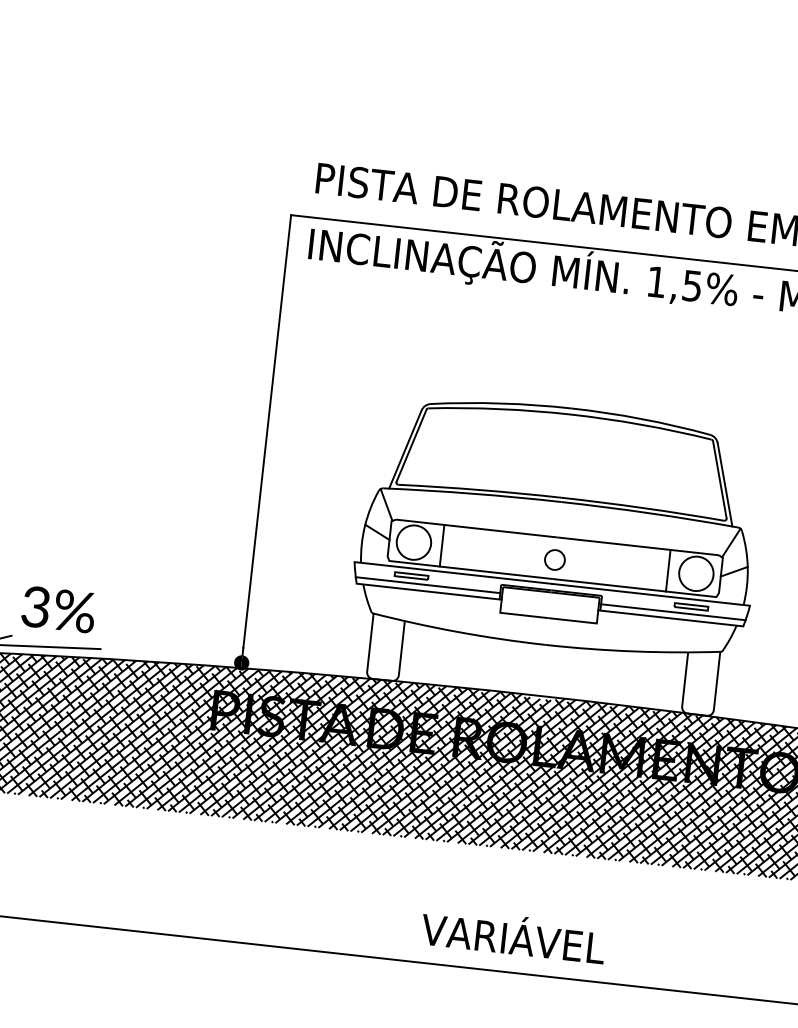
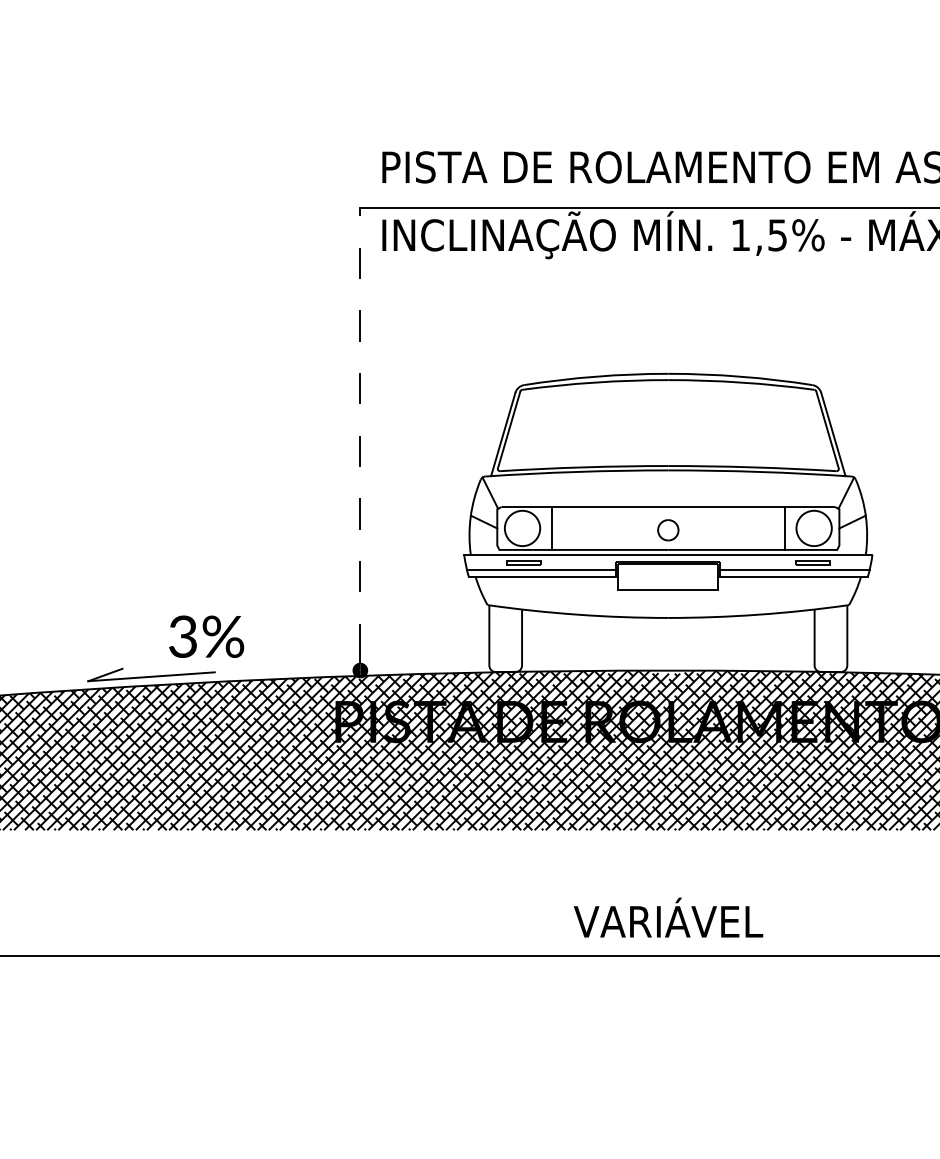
line: (267, 431) -> (360, 431), solid -> dashed
text: (58, 609) -> (206, 636), moved

